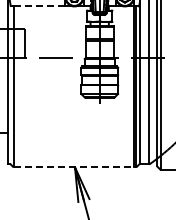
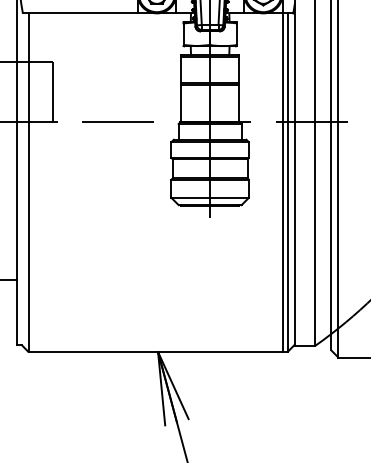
line: (39, 6) -> (83, 13), dashed -> solid
line: (75, 167) -> (159, 352), dashed -> solid

